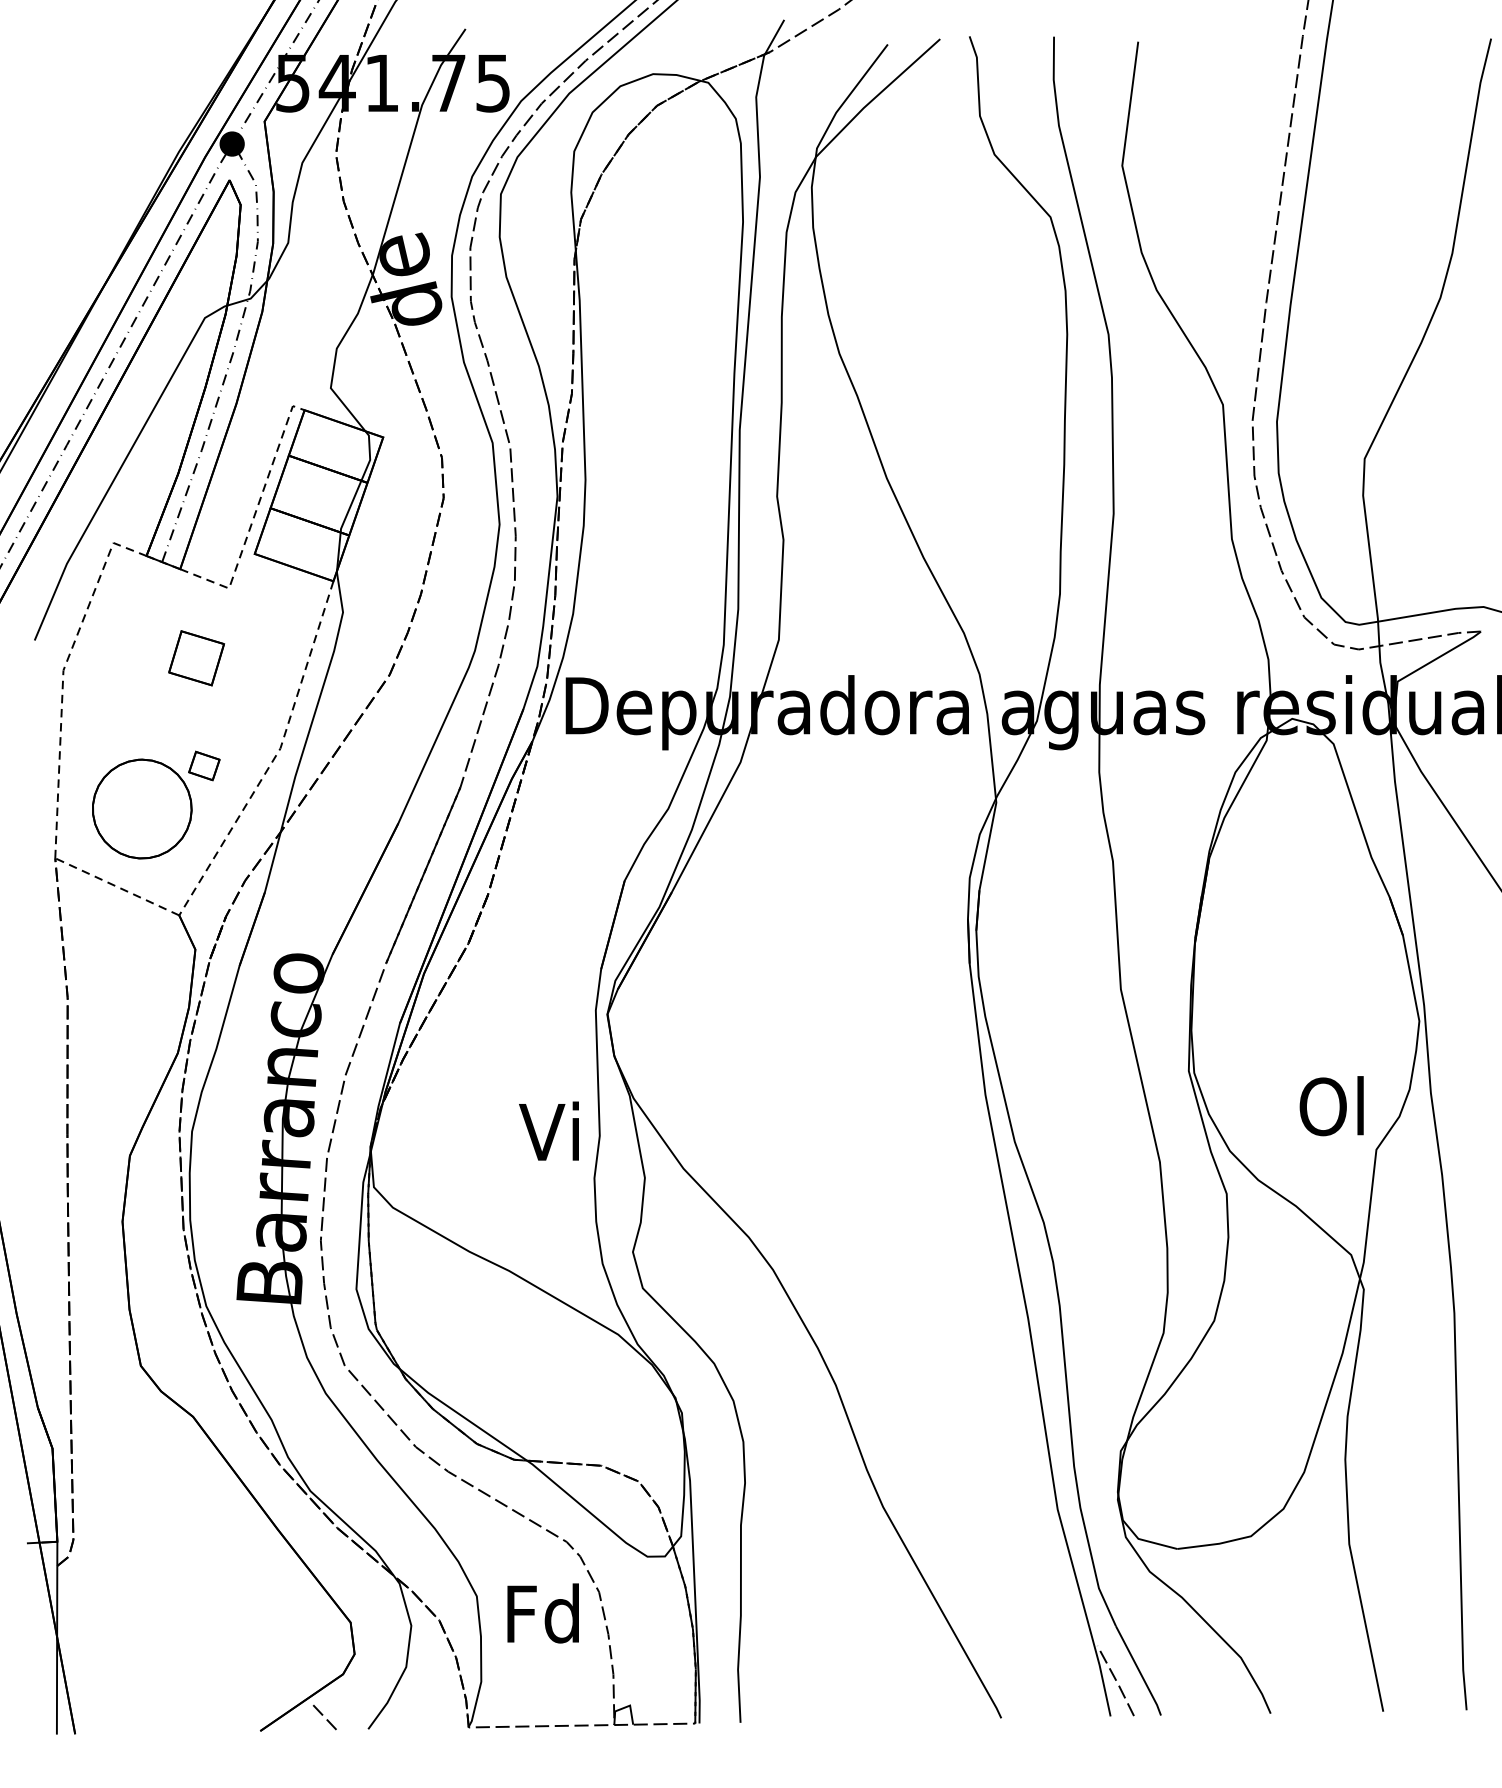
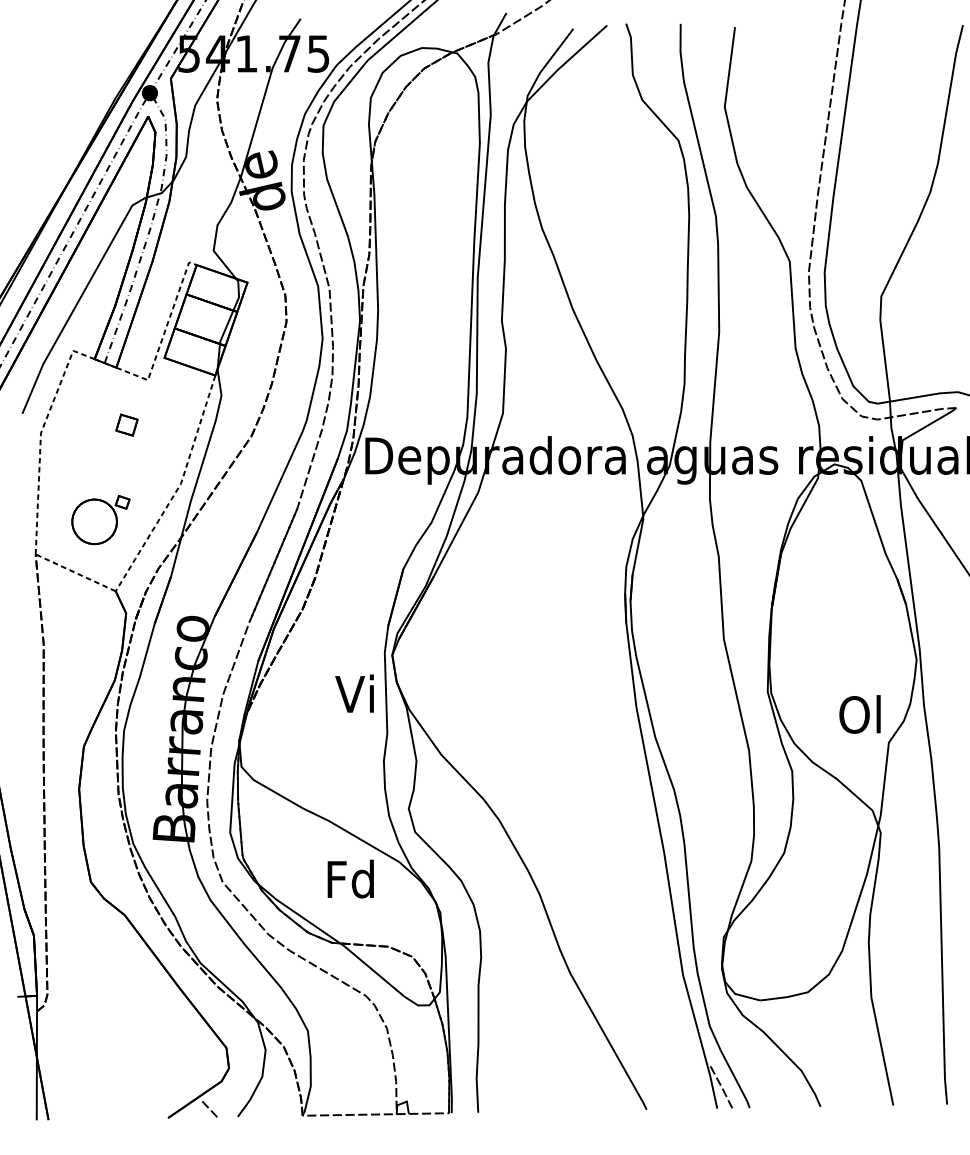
part: (195, 657) -> (126, 424), size x0.6
part: (155, 804) -> (100, 519), size x0.7
text: (548, 1130) -> (354, 693), moved
text: (542, 1612) -> (350, 878), moved

